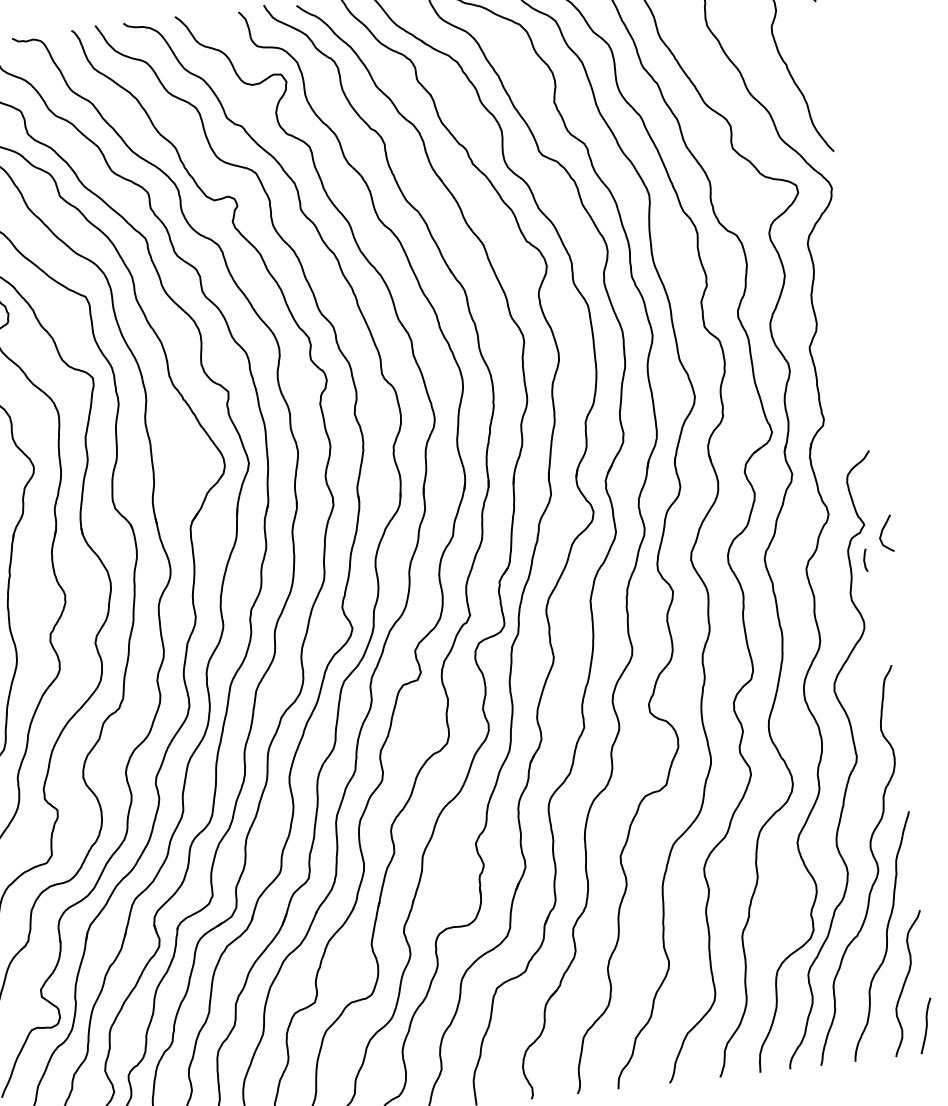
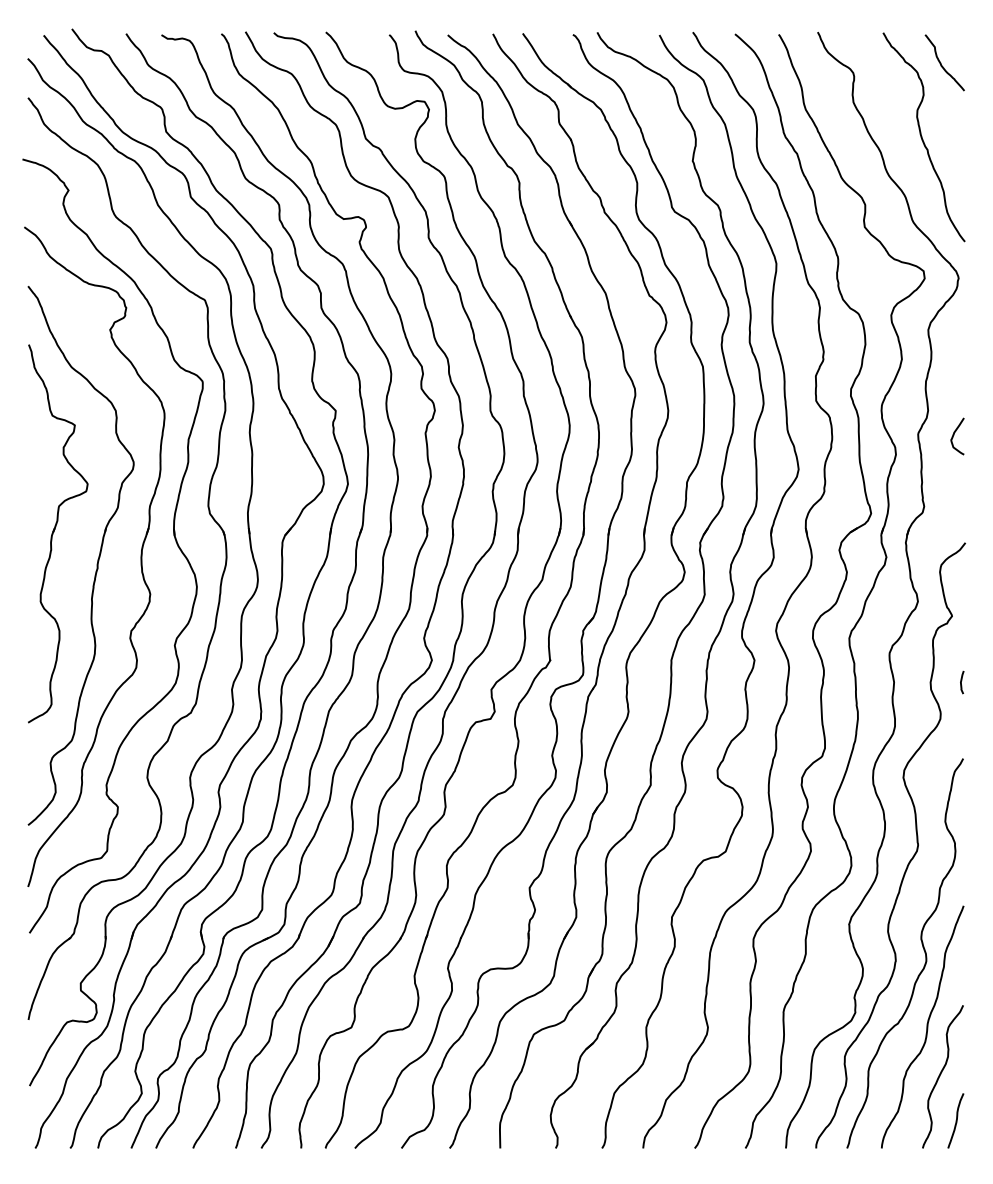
curve: (882, 533) -> (954, 435), moved
curve: (864, 560) -> (961, 682), moved

